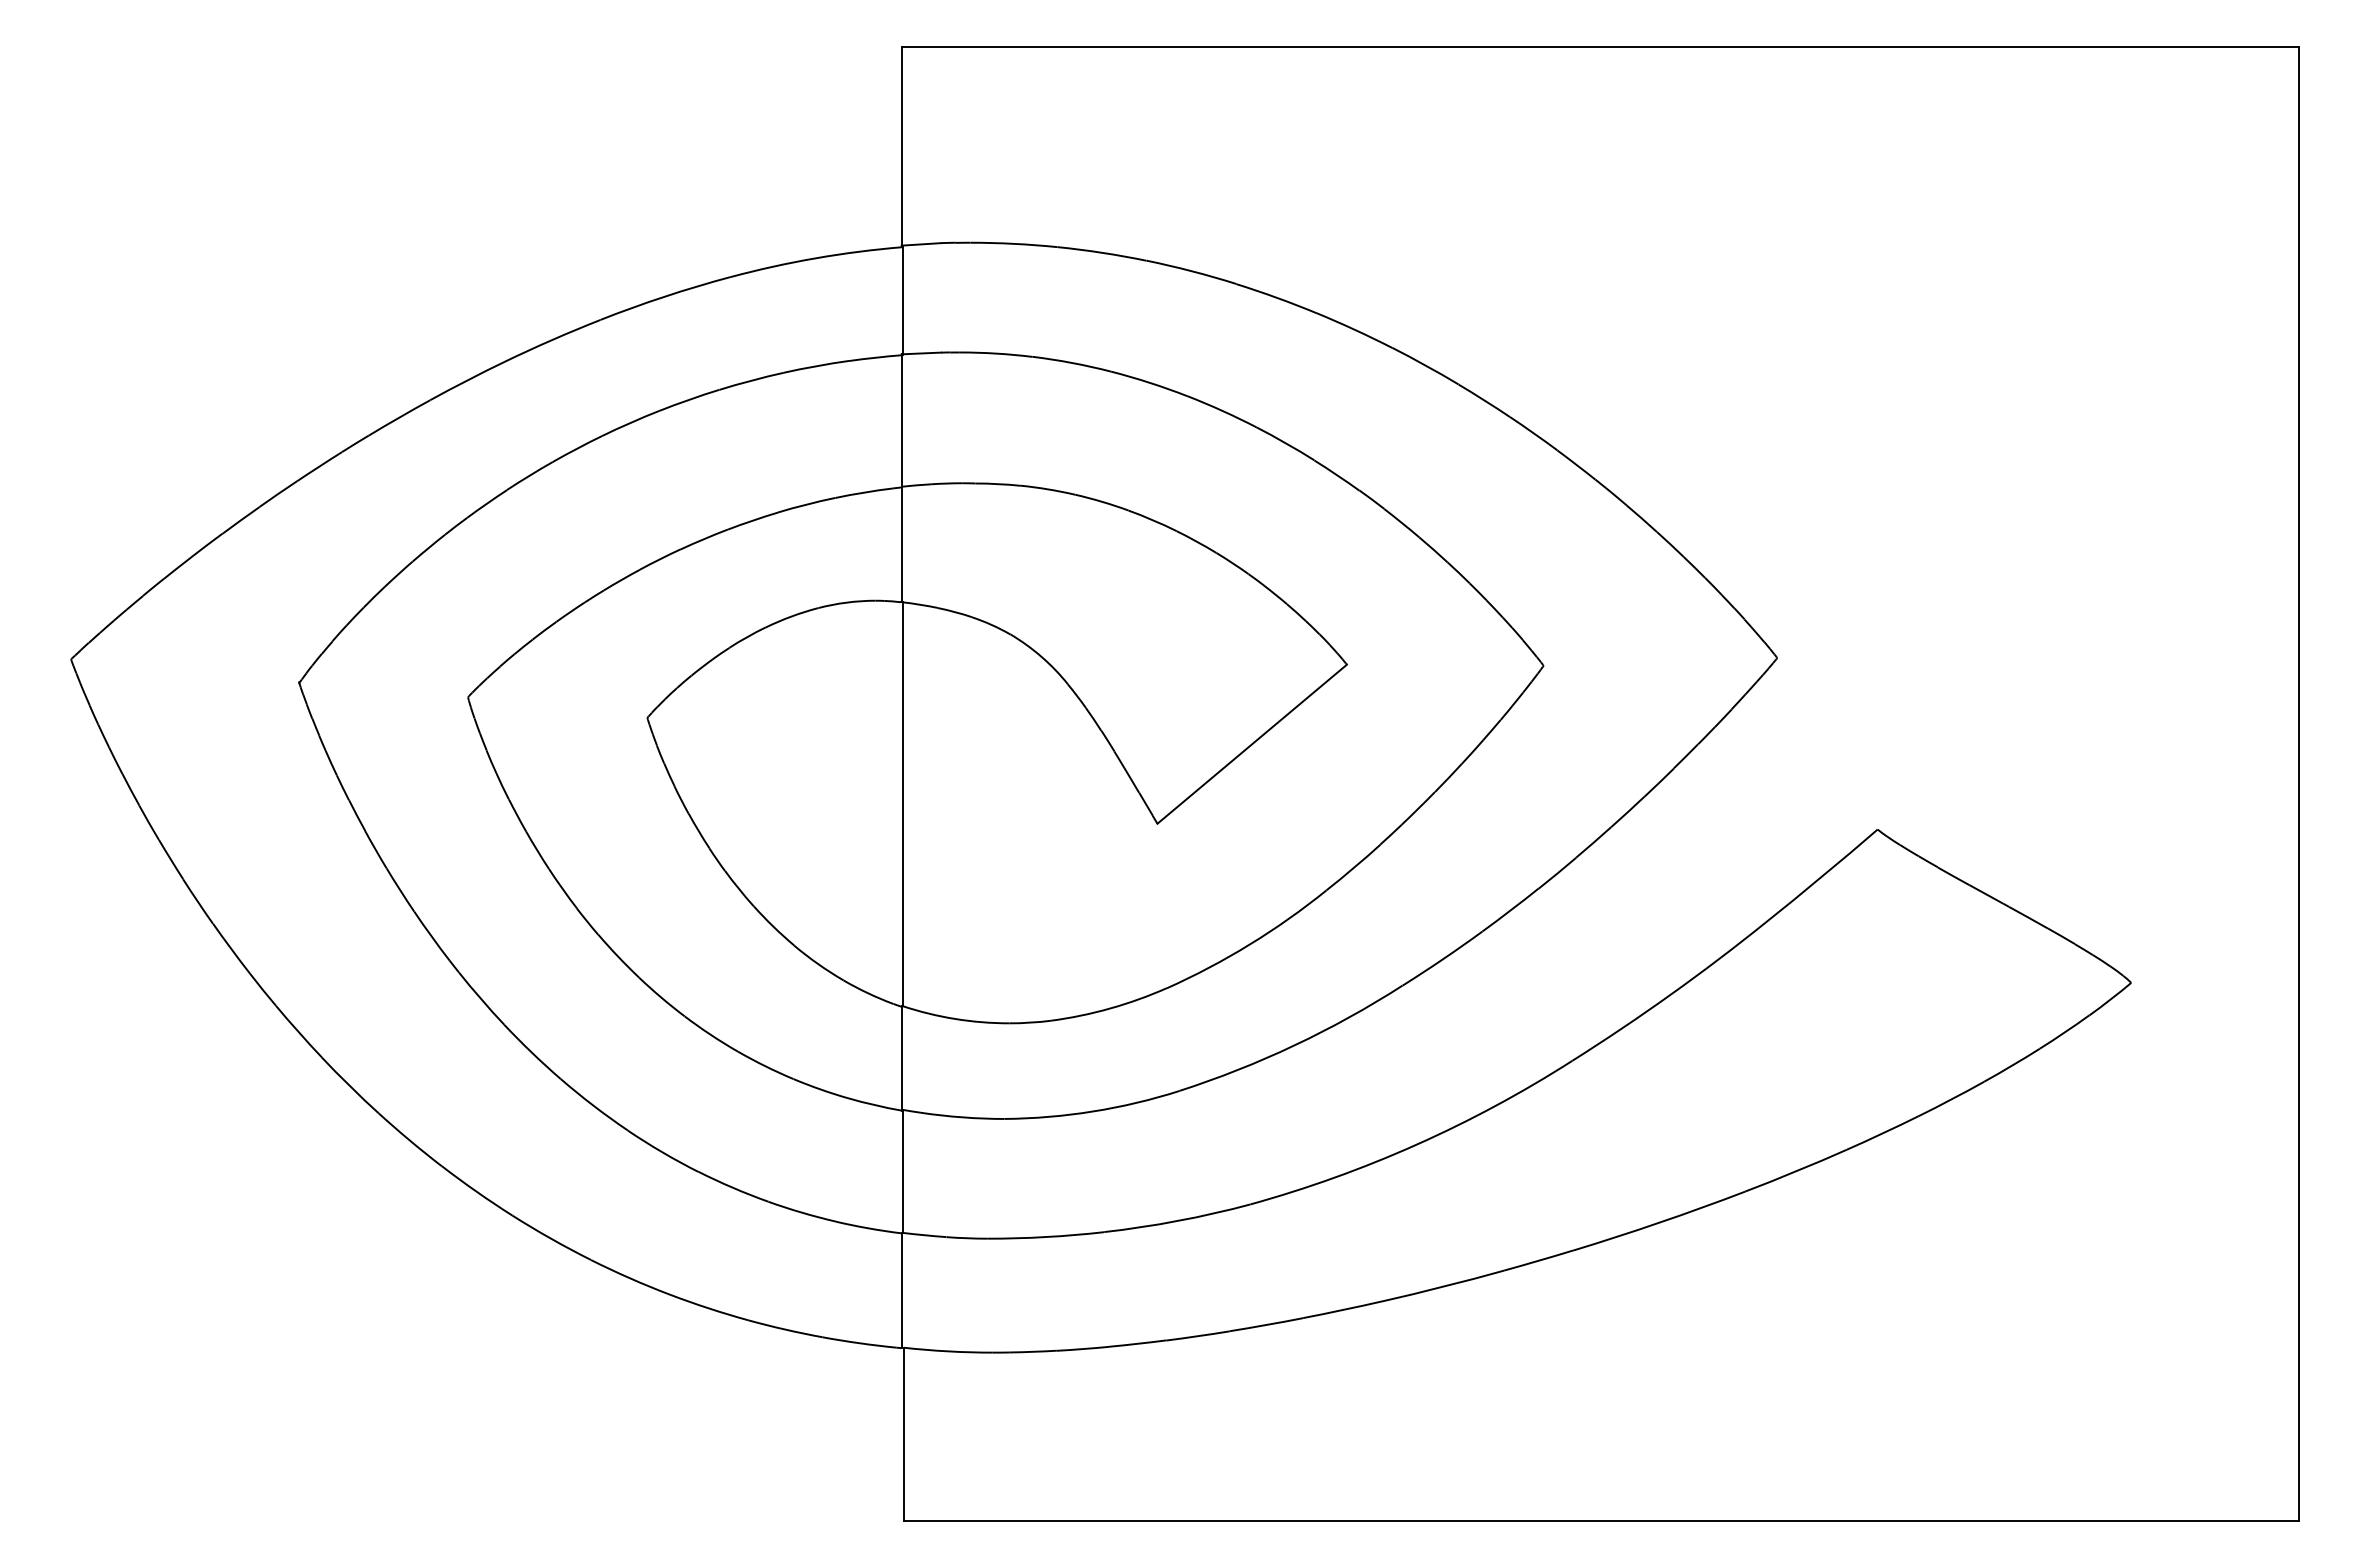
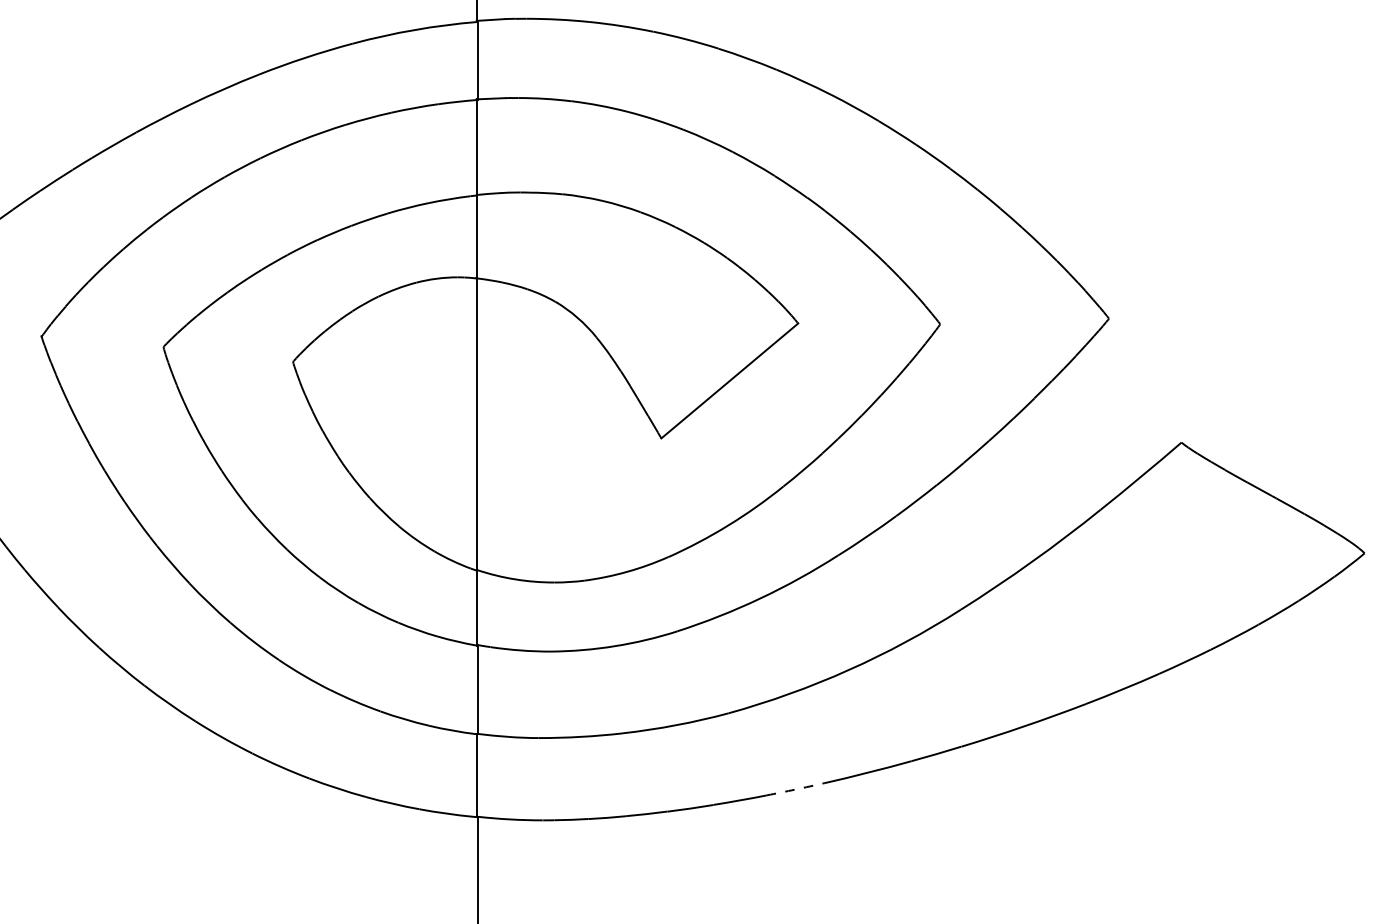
arc: (1343, 1309) -> (795, 789), solid -> dashed

